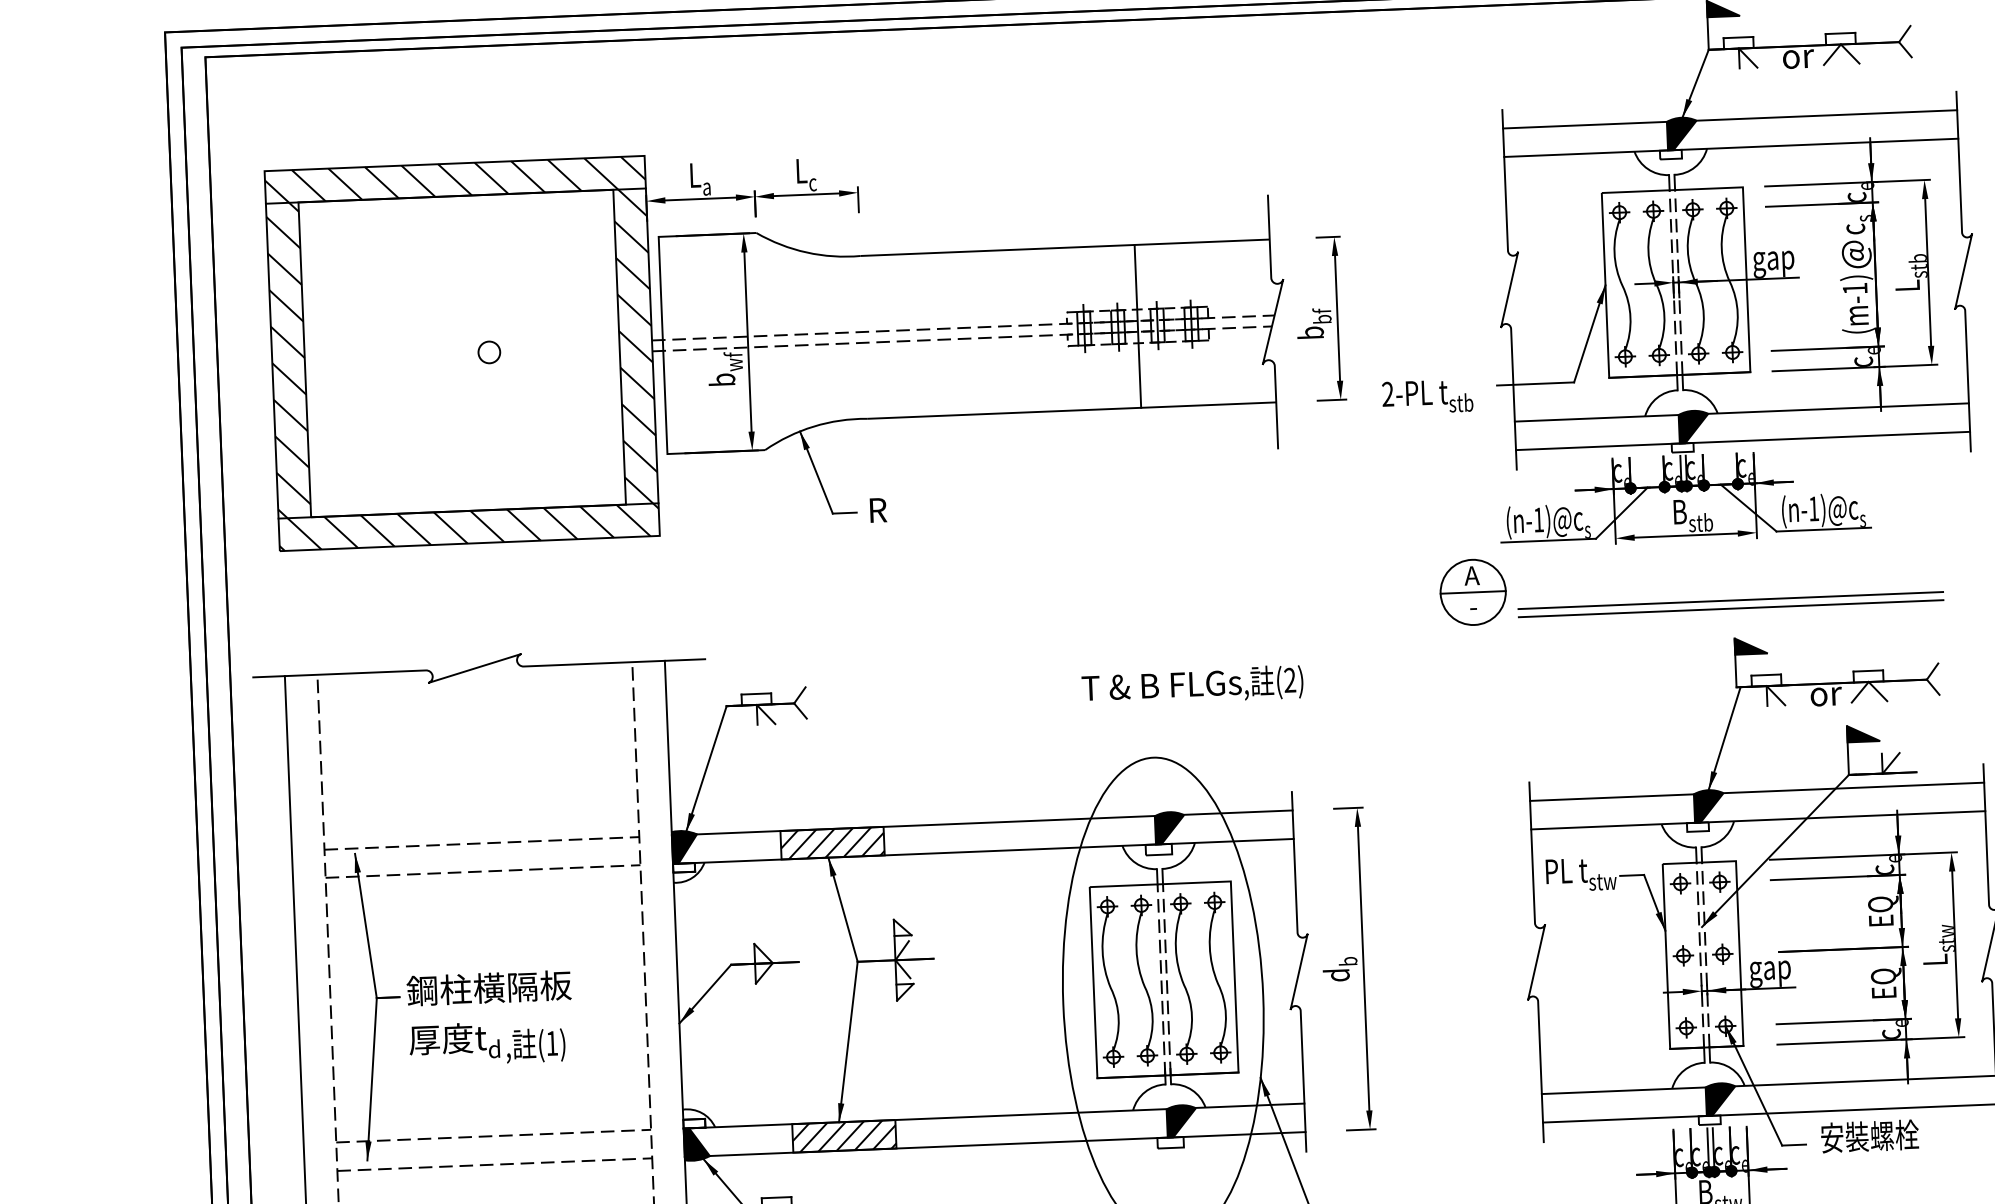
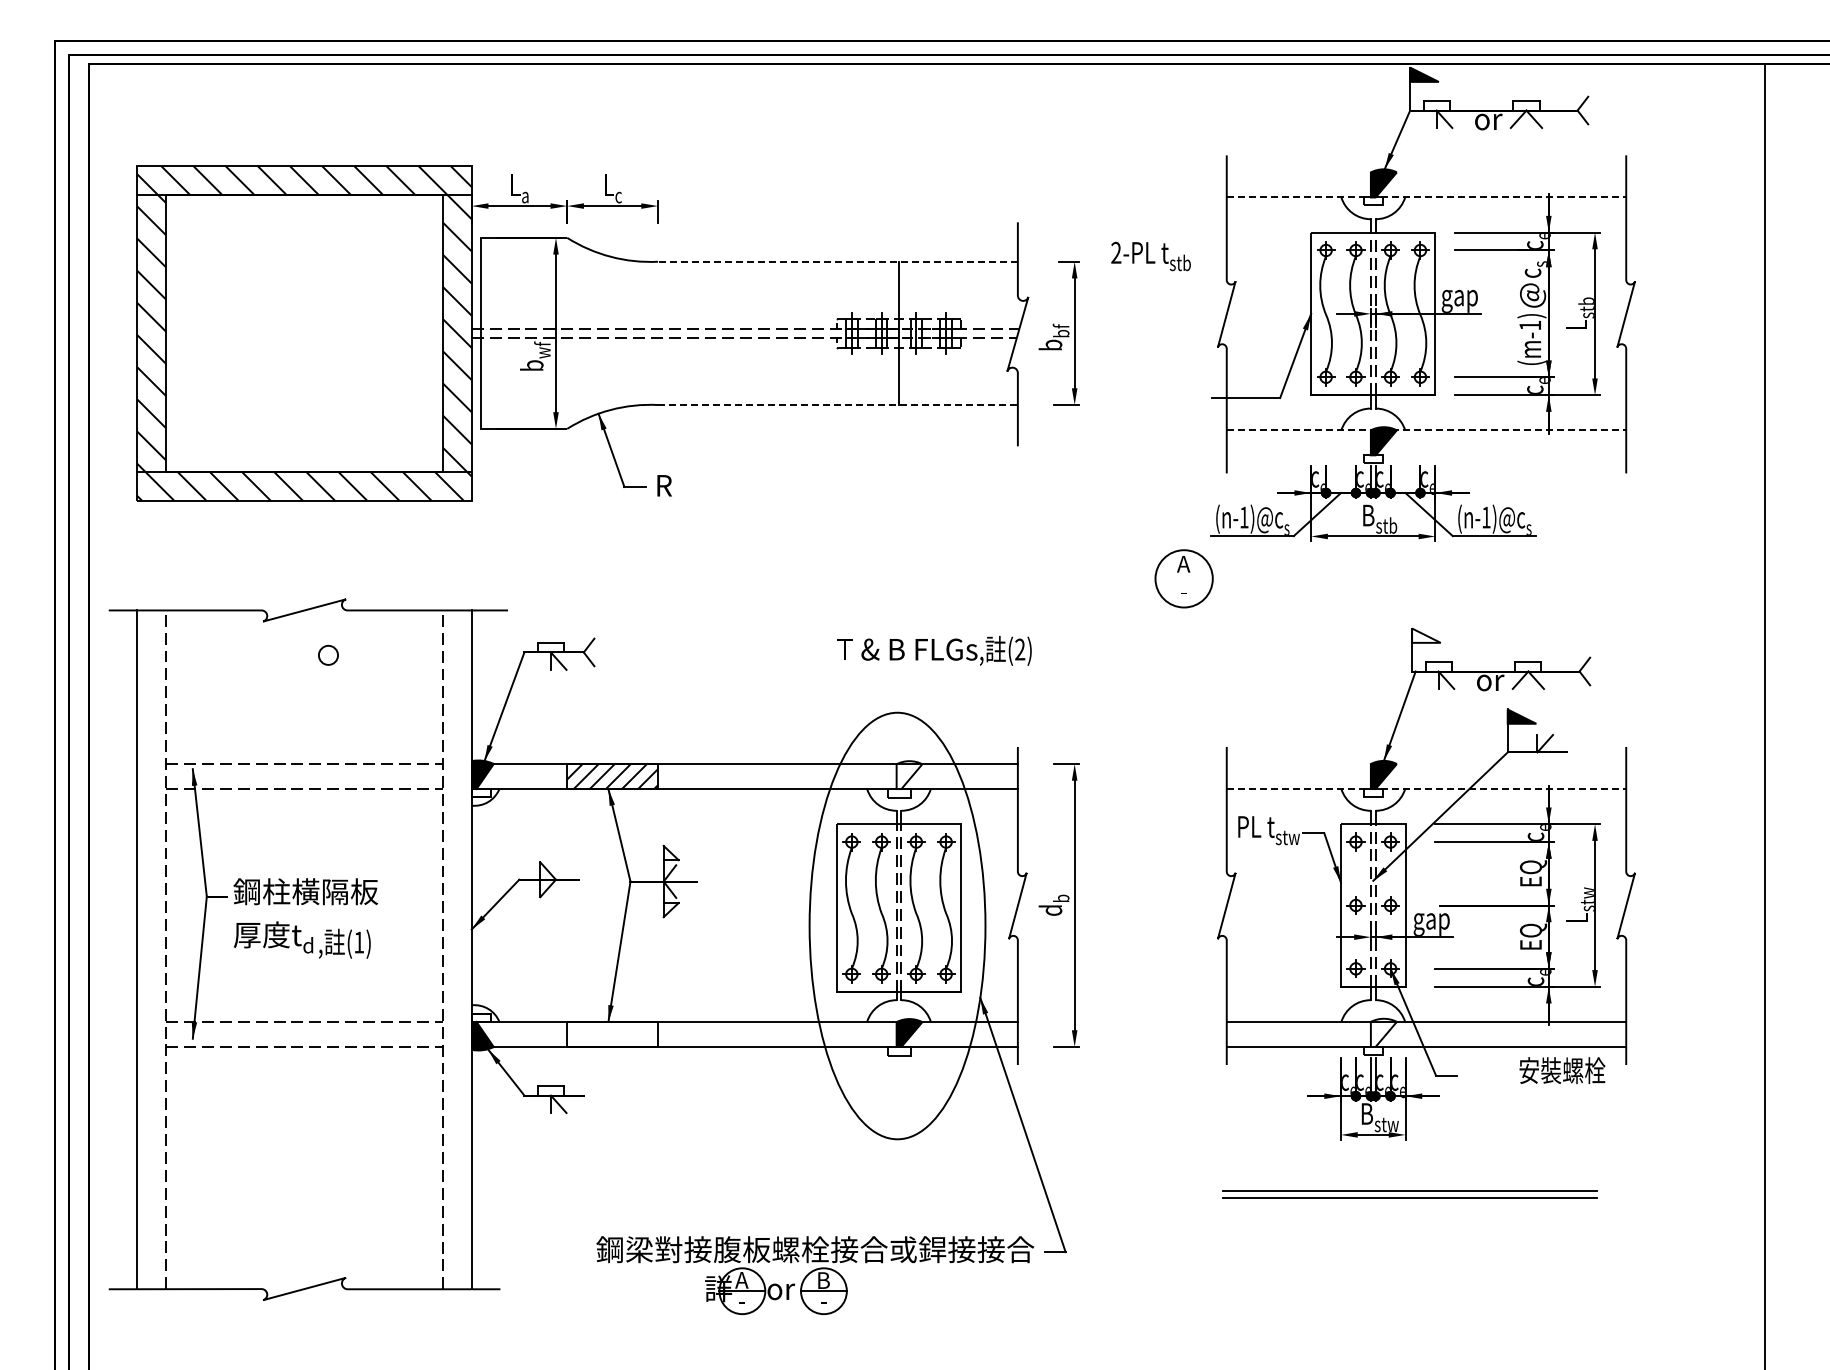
line: (1730, 119) -> (1426, 172), removed
line: (1731, 147) -> (1426, 197), solid -> dashed
line: (1064, 247) -> (837, 261), solid -> dashed
circle: (489, 351) -> (328, 654), moved
text: (1427, 396) -> (1150, 256), moved
line: (1071, 411) -> (837, 405), solid -> dashed
line: (1741, 412) -> (1426, 430), solid -> dashed
line: (1743, 441) -> (1426, 455), removed
line: (1472, 592) -> (1183, 578), removed
line: (1730, 601) -> (1409, 595), removed
line: (1730, 608) -> (1409, 602), removed
fill: (1751, 645) -> (1426, 635), removed
line: (1757, 792) -> (1426, 764), removed
line: (1758, 820) -> (1426, 789), solid -> dashed
fill: (1169, 828) -> (909, 775), removed
fill: (1720, 1098) -> (1383, 1032), removed
hatch: (844, 1135) -> (612, 1033), removed
text: (1870, 1136) -> (1562, 1070), moved

